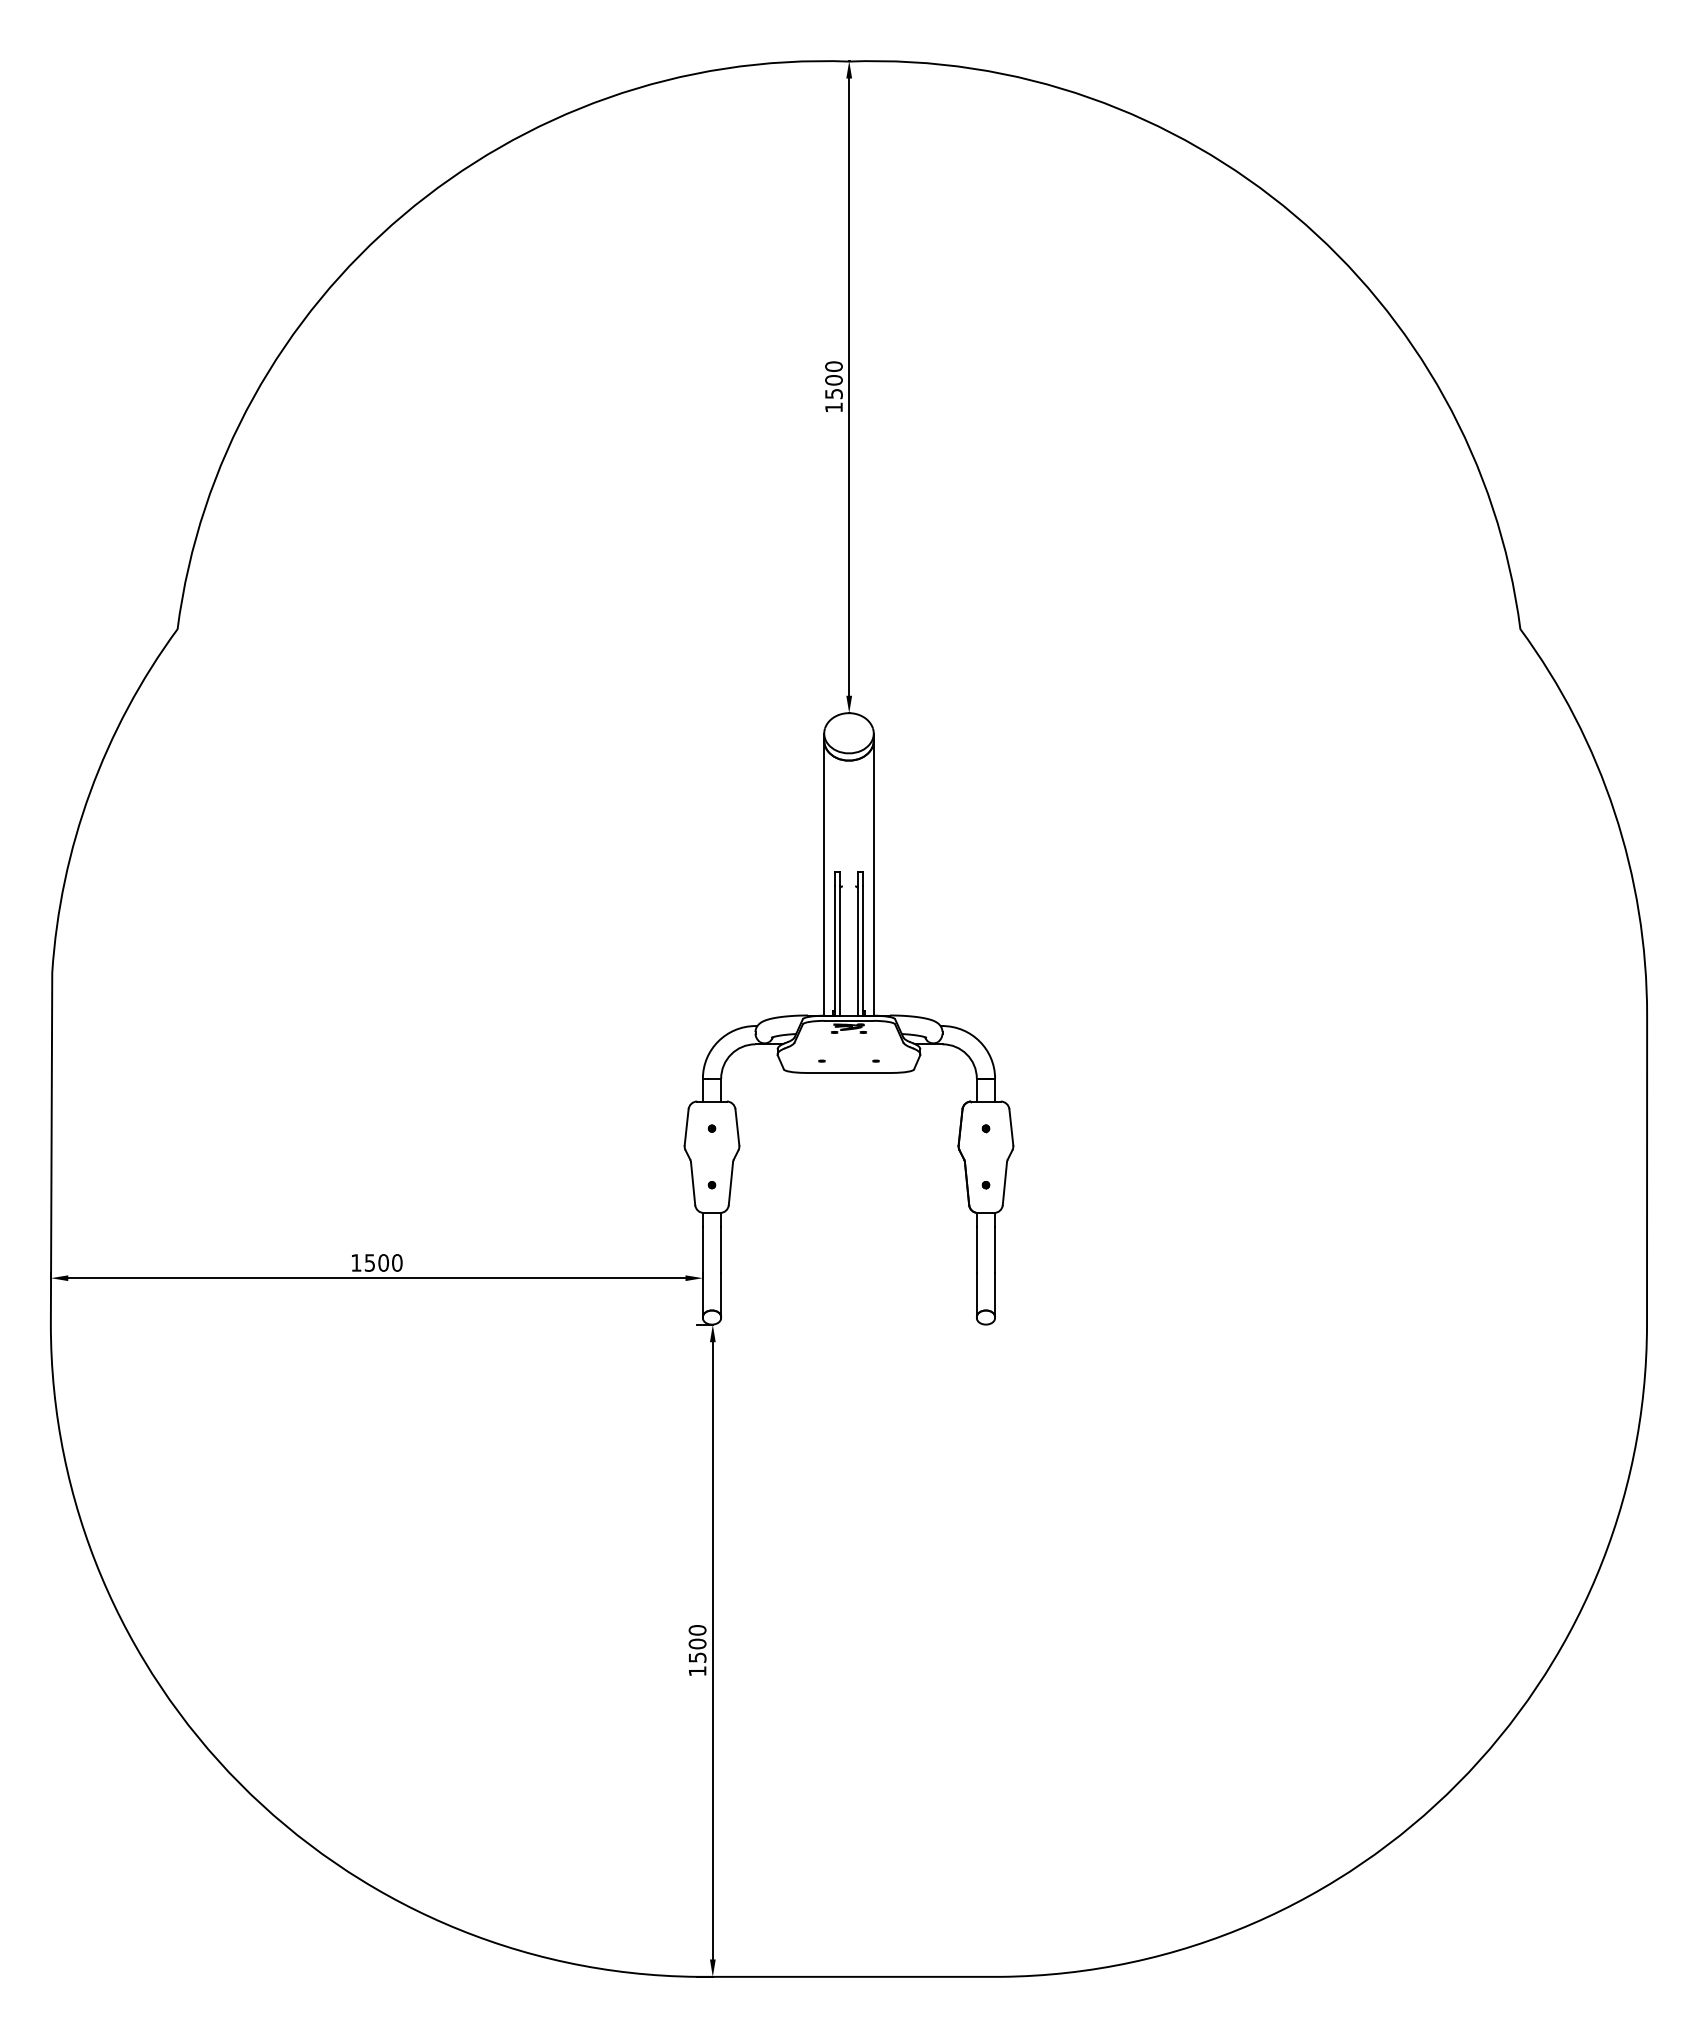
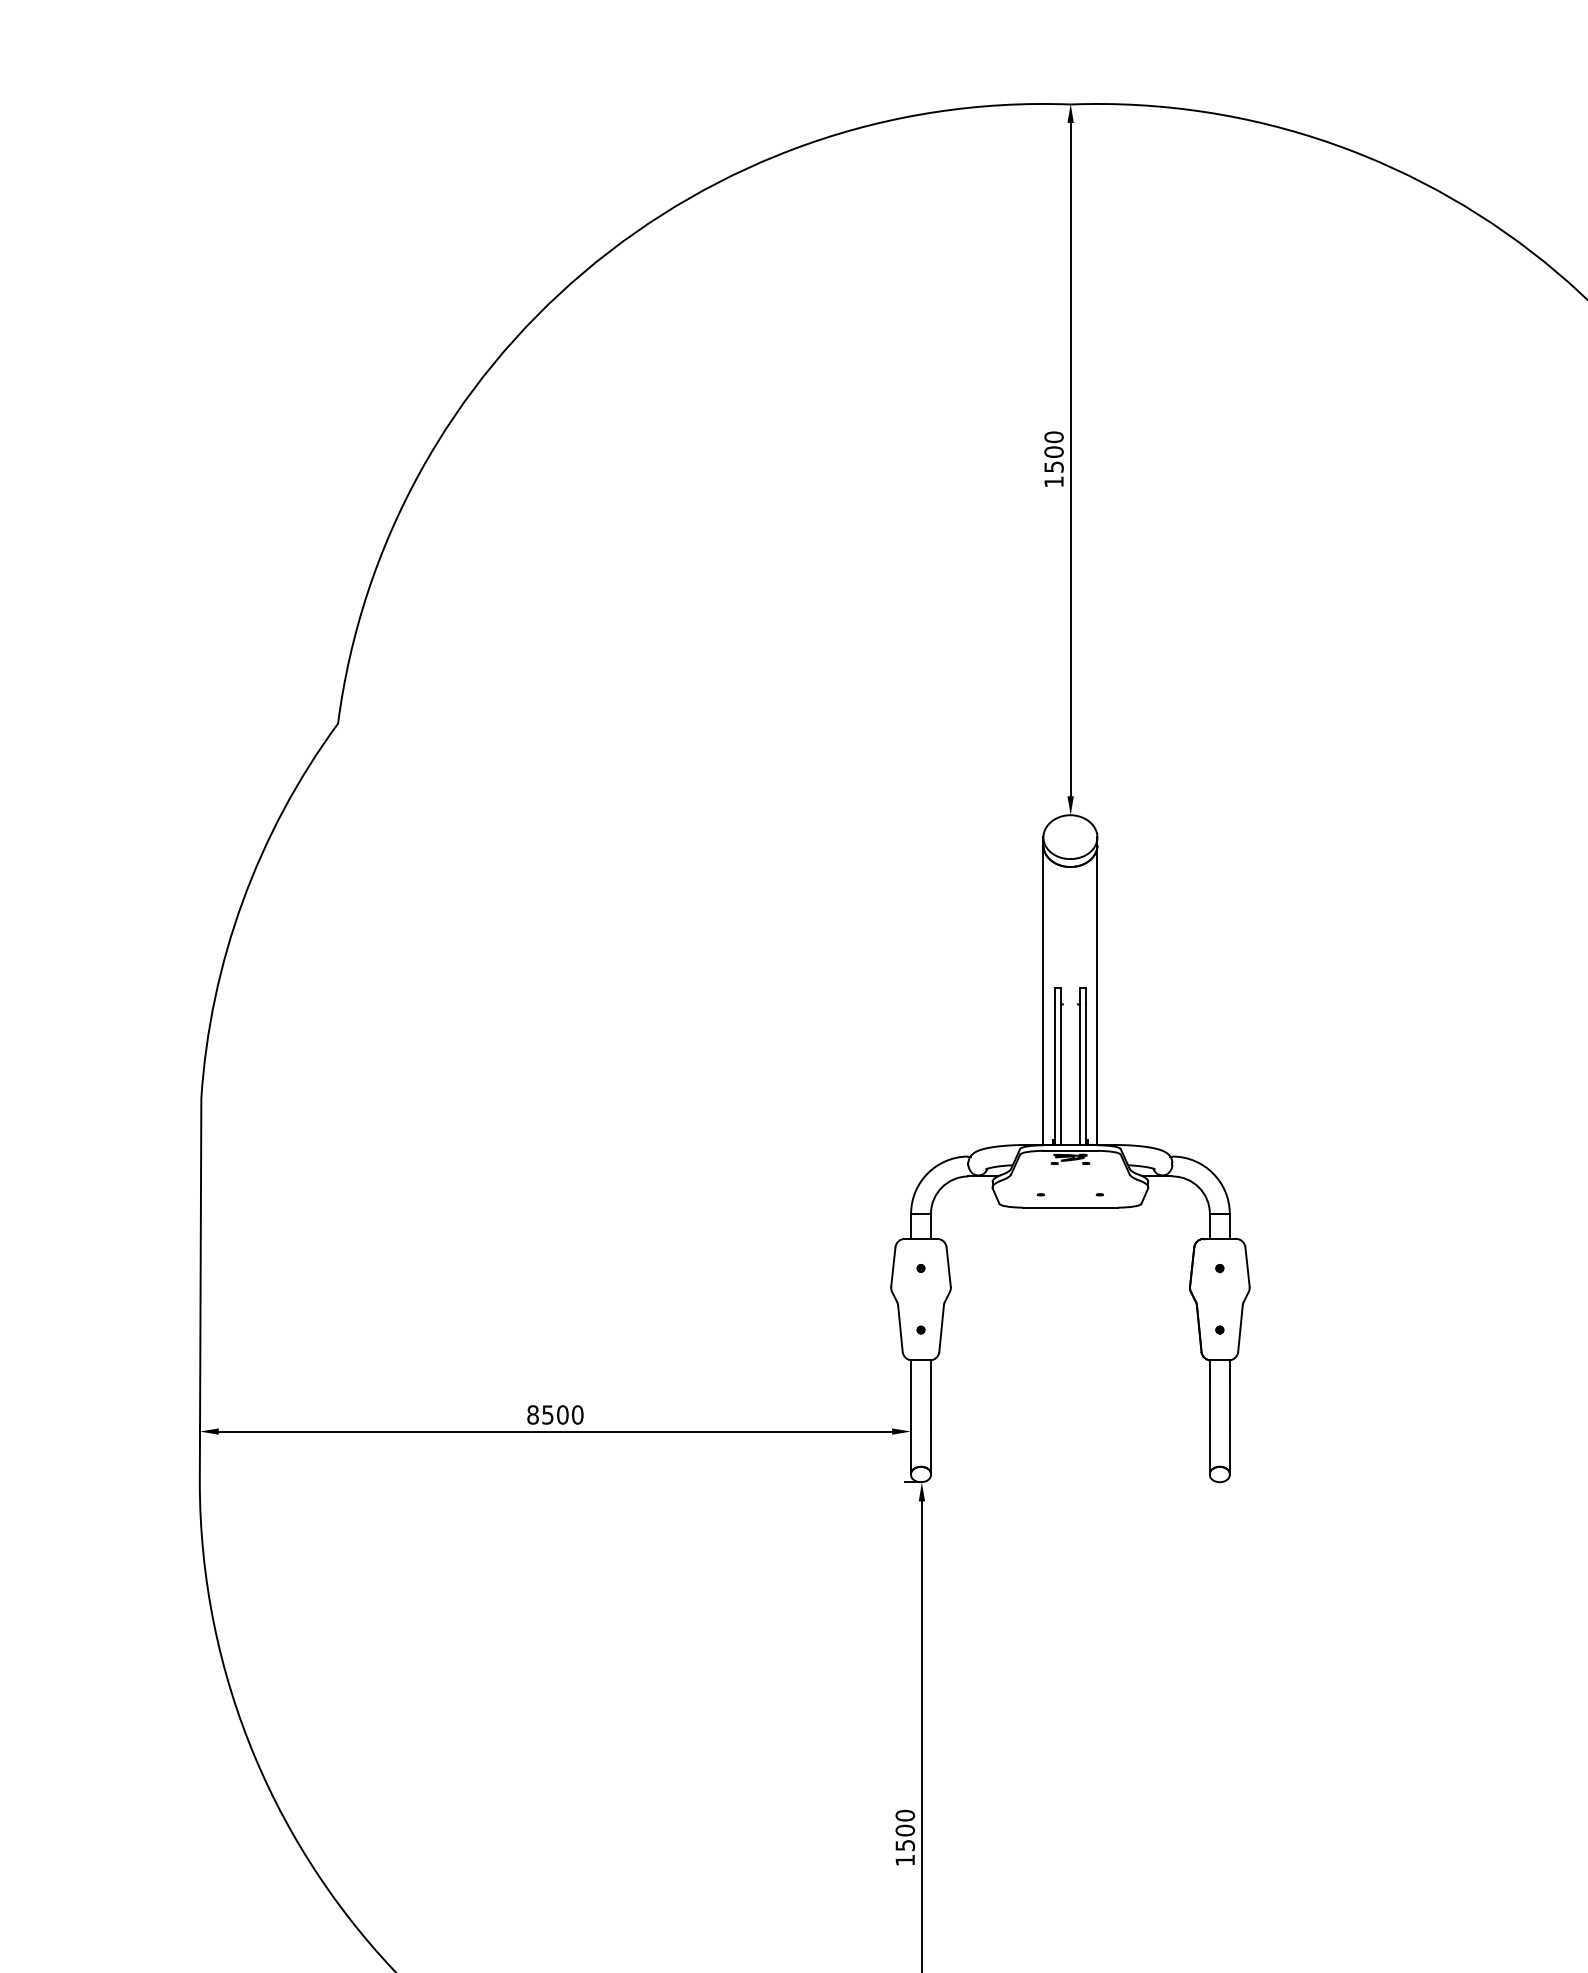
text: (356, 1262) -> (533, 1414), 1500 -> 8500

